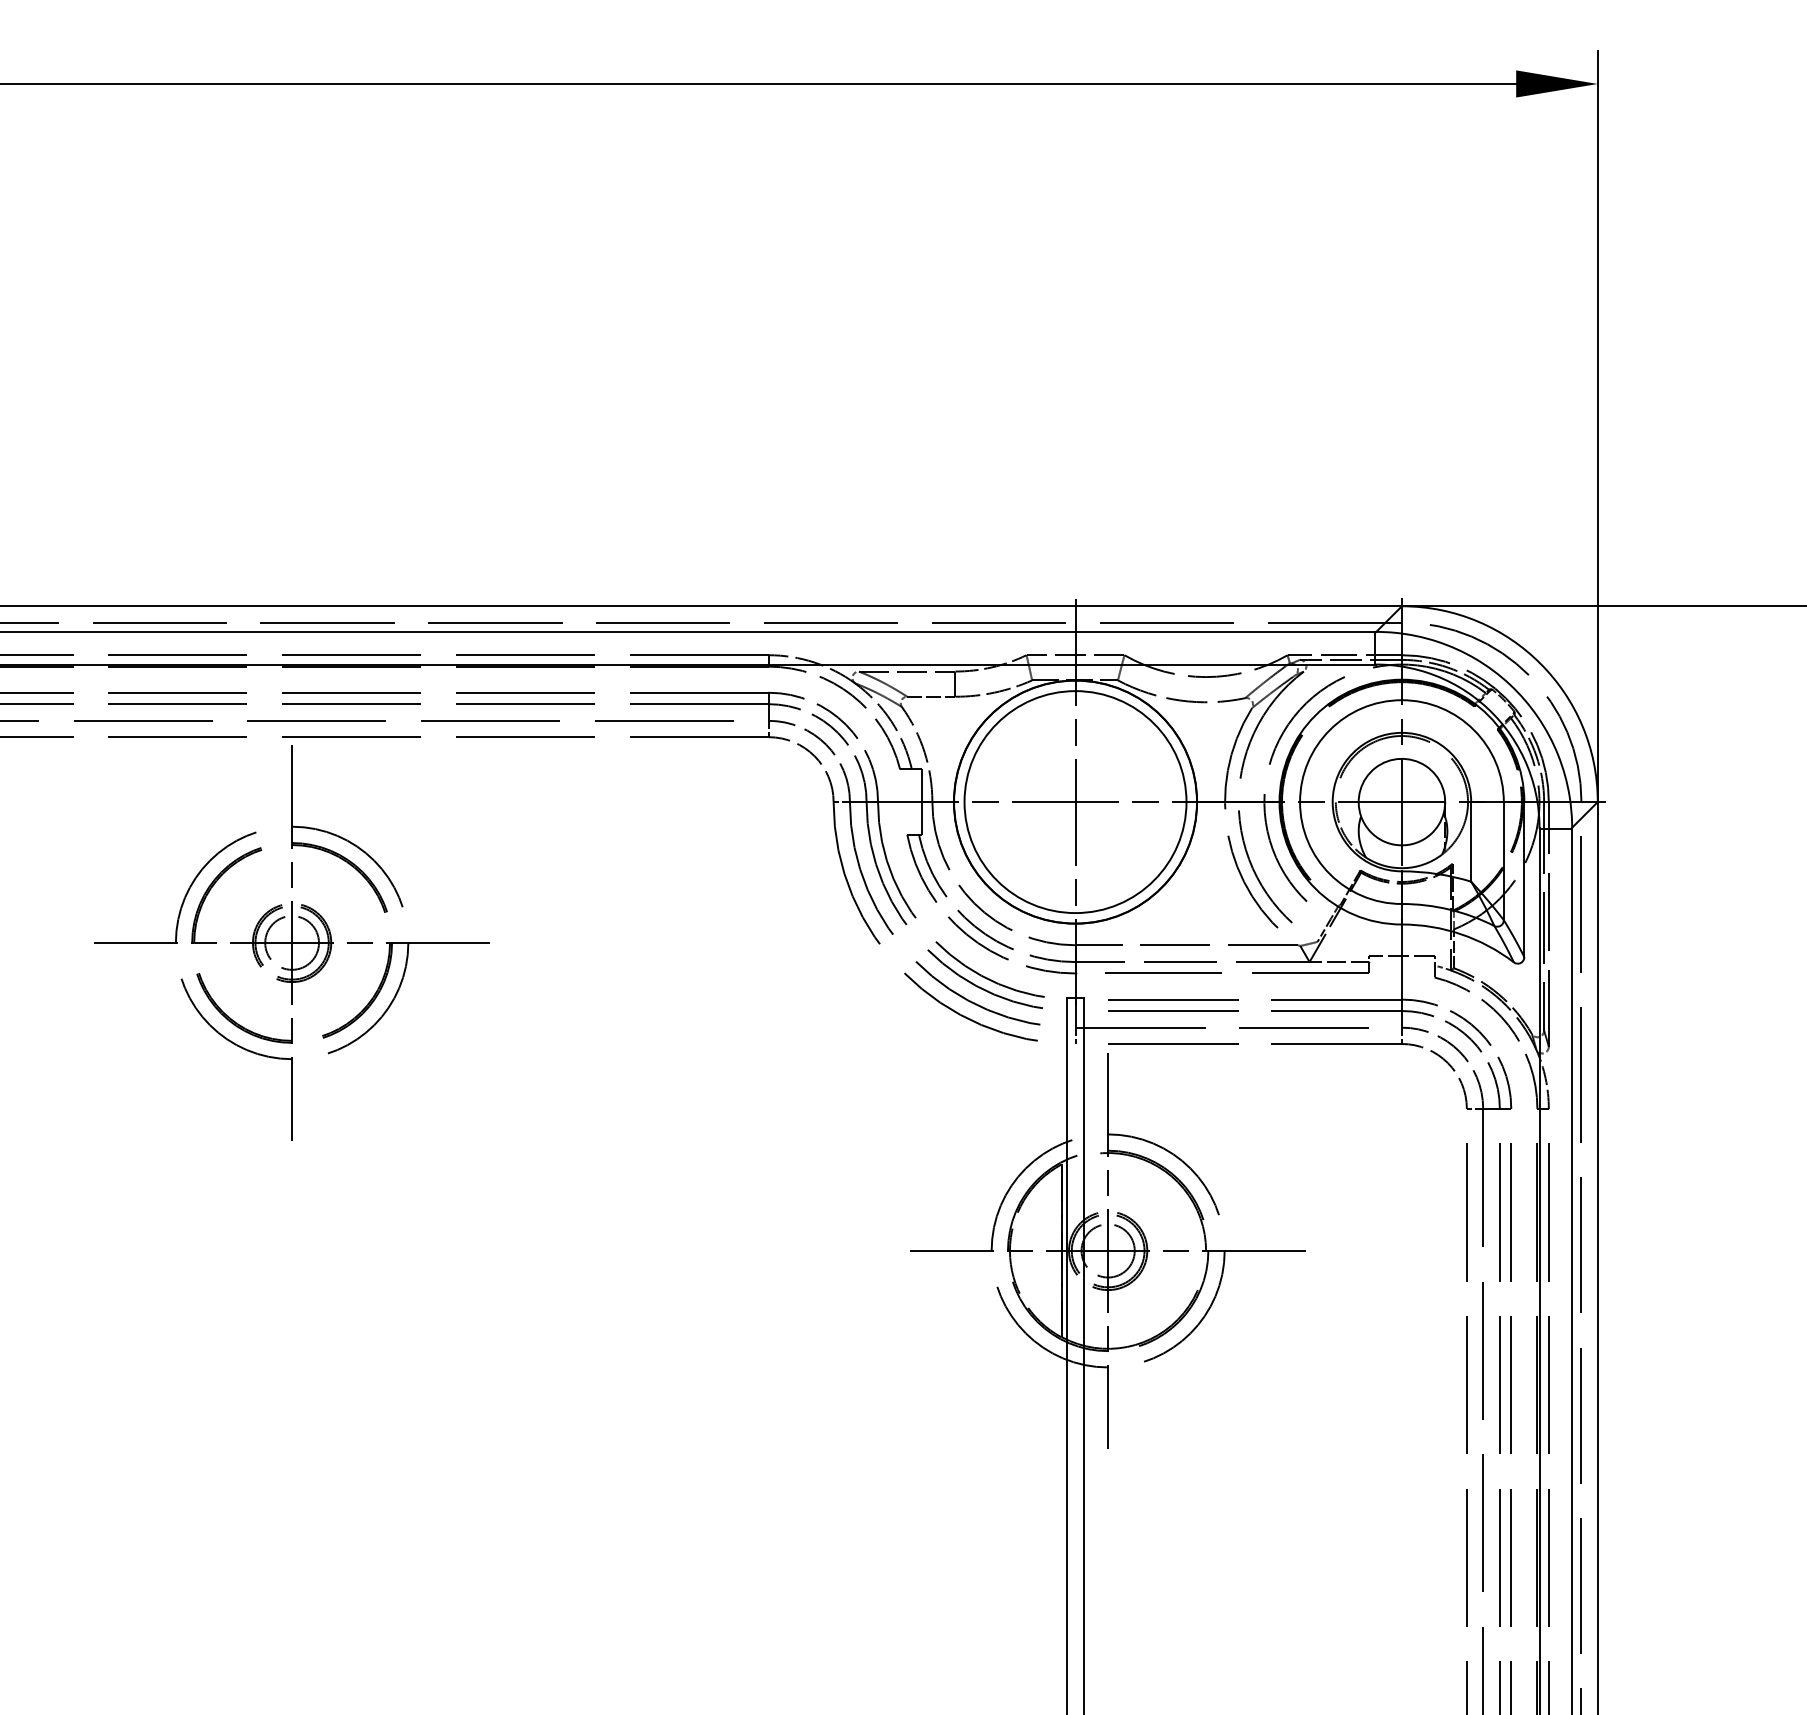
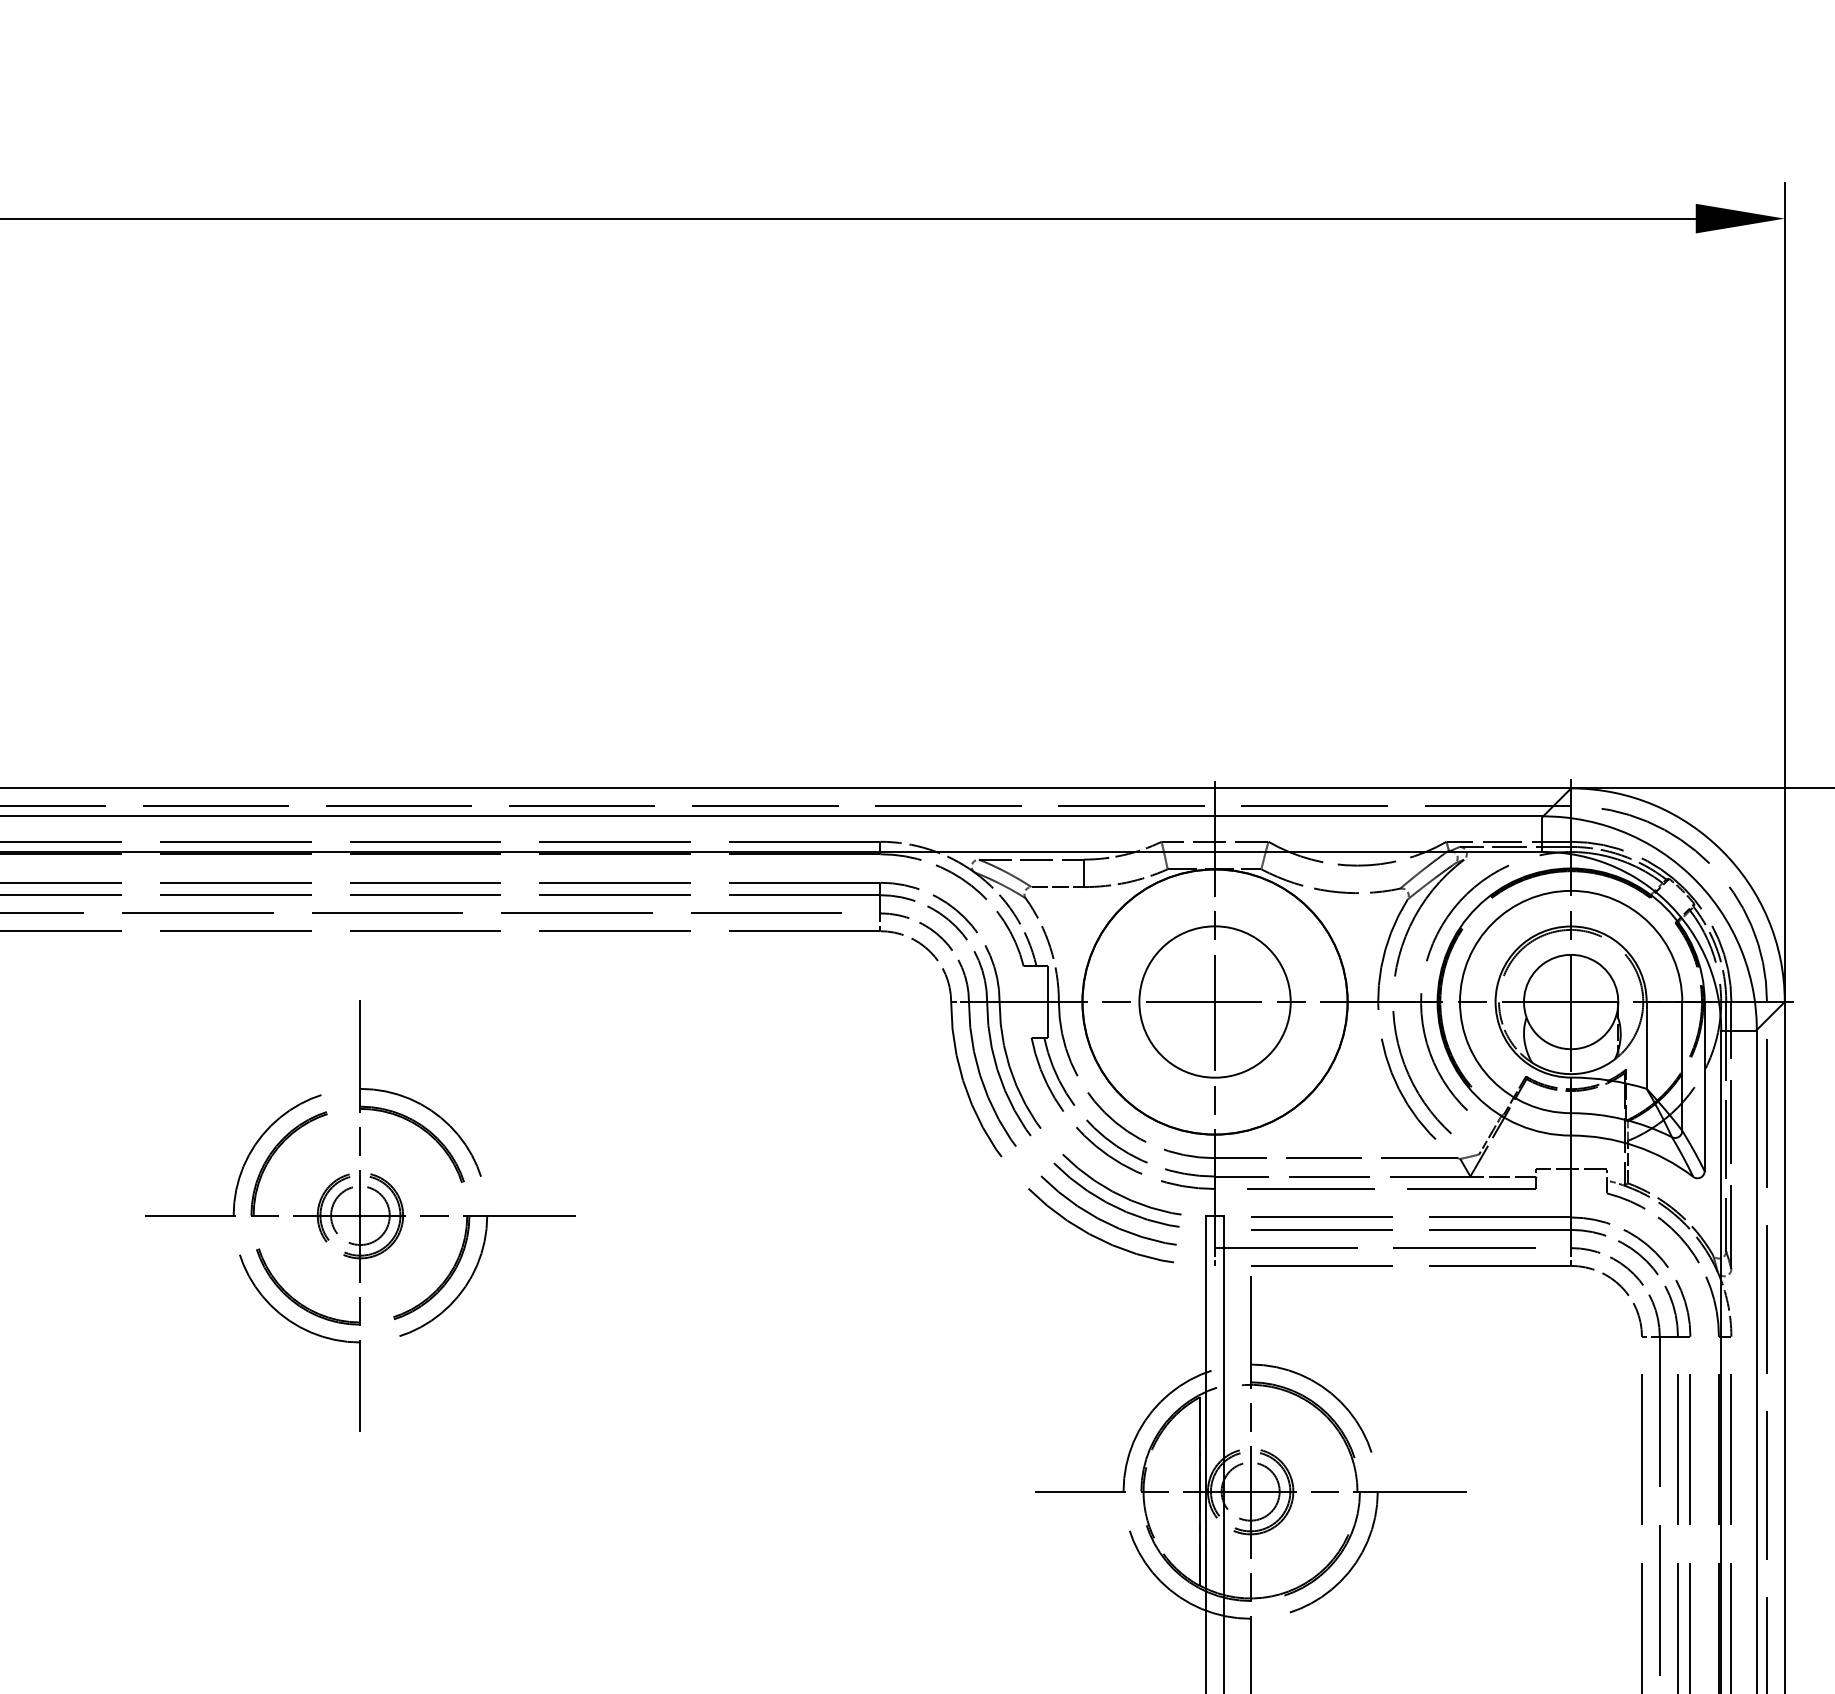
circle: (1075, 801) -> (1215, 1001), size x0.62
part: (291, 942) -> (359, 1215), moved

